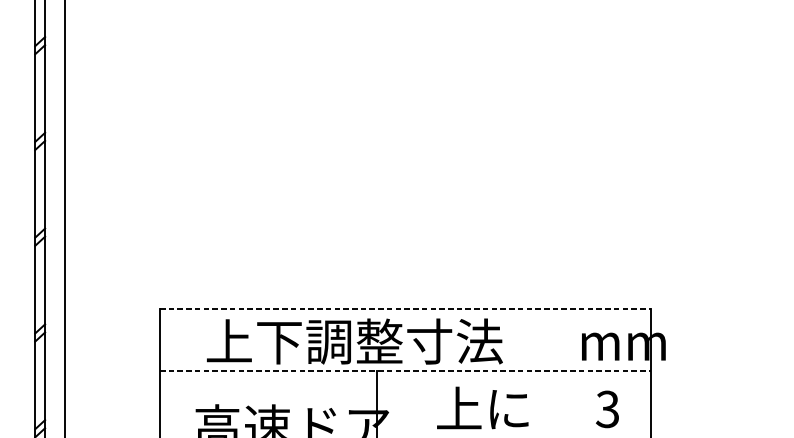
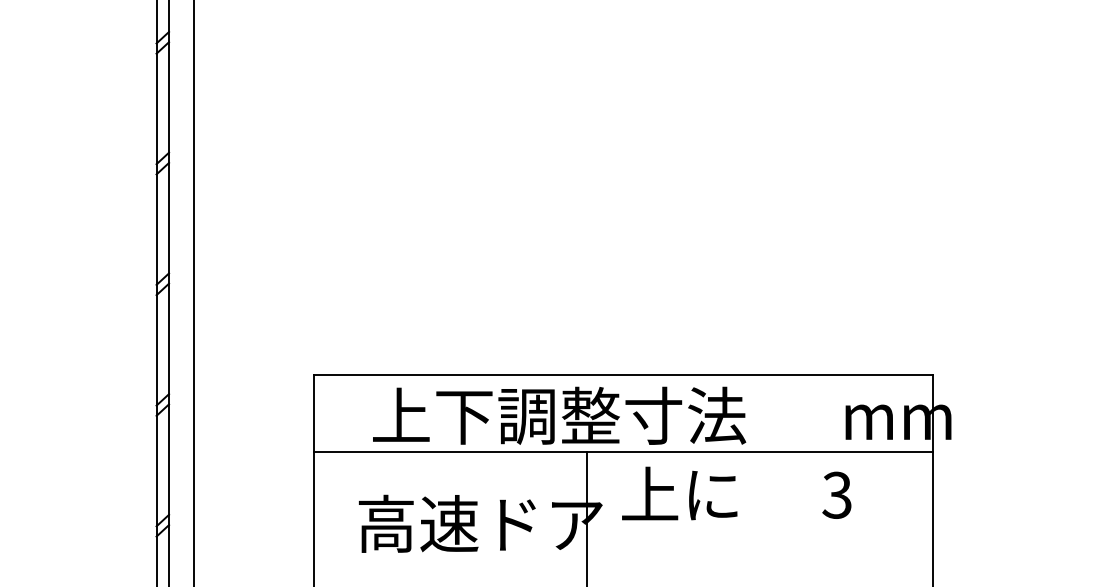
line: (405, 309) -> (623, 375), dashed -> solid
line: (405, 370) -> (623, 452), dashed -> solid
text: (527, 407) -> (736, 493), moved

